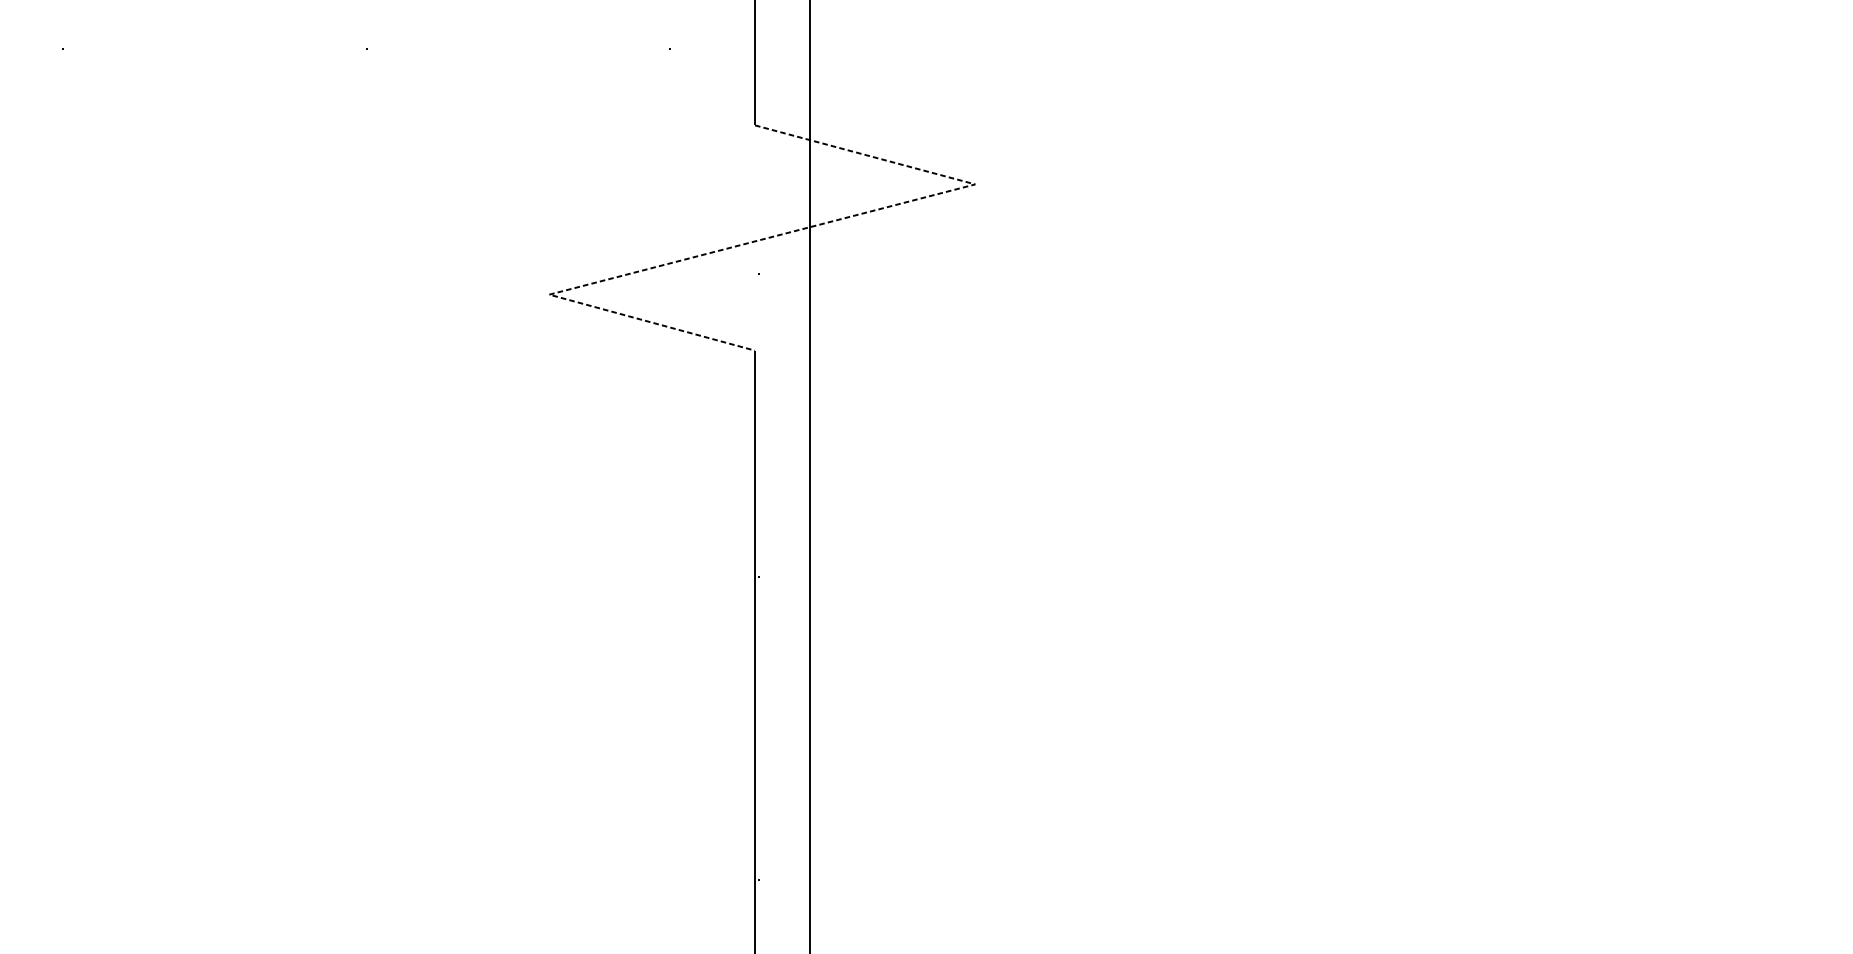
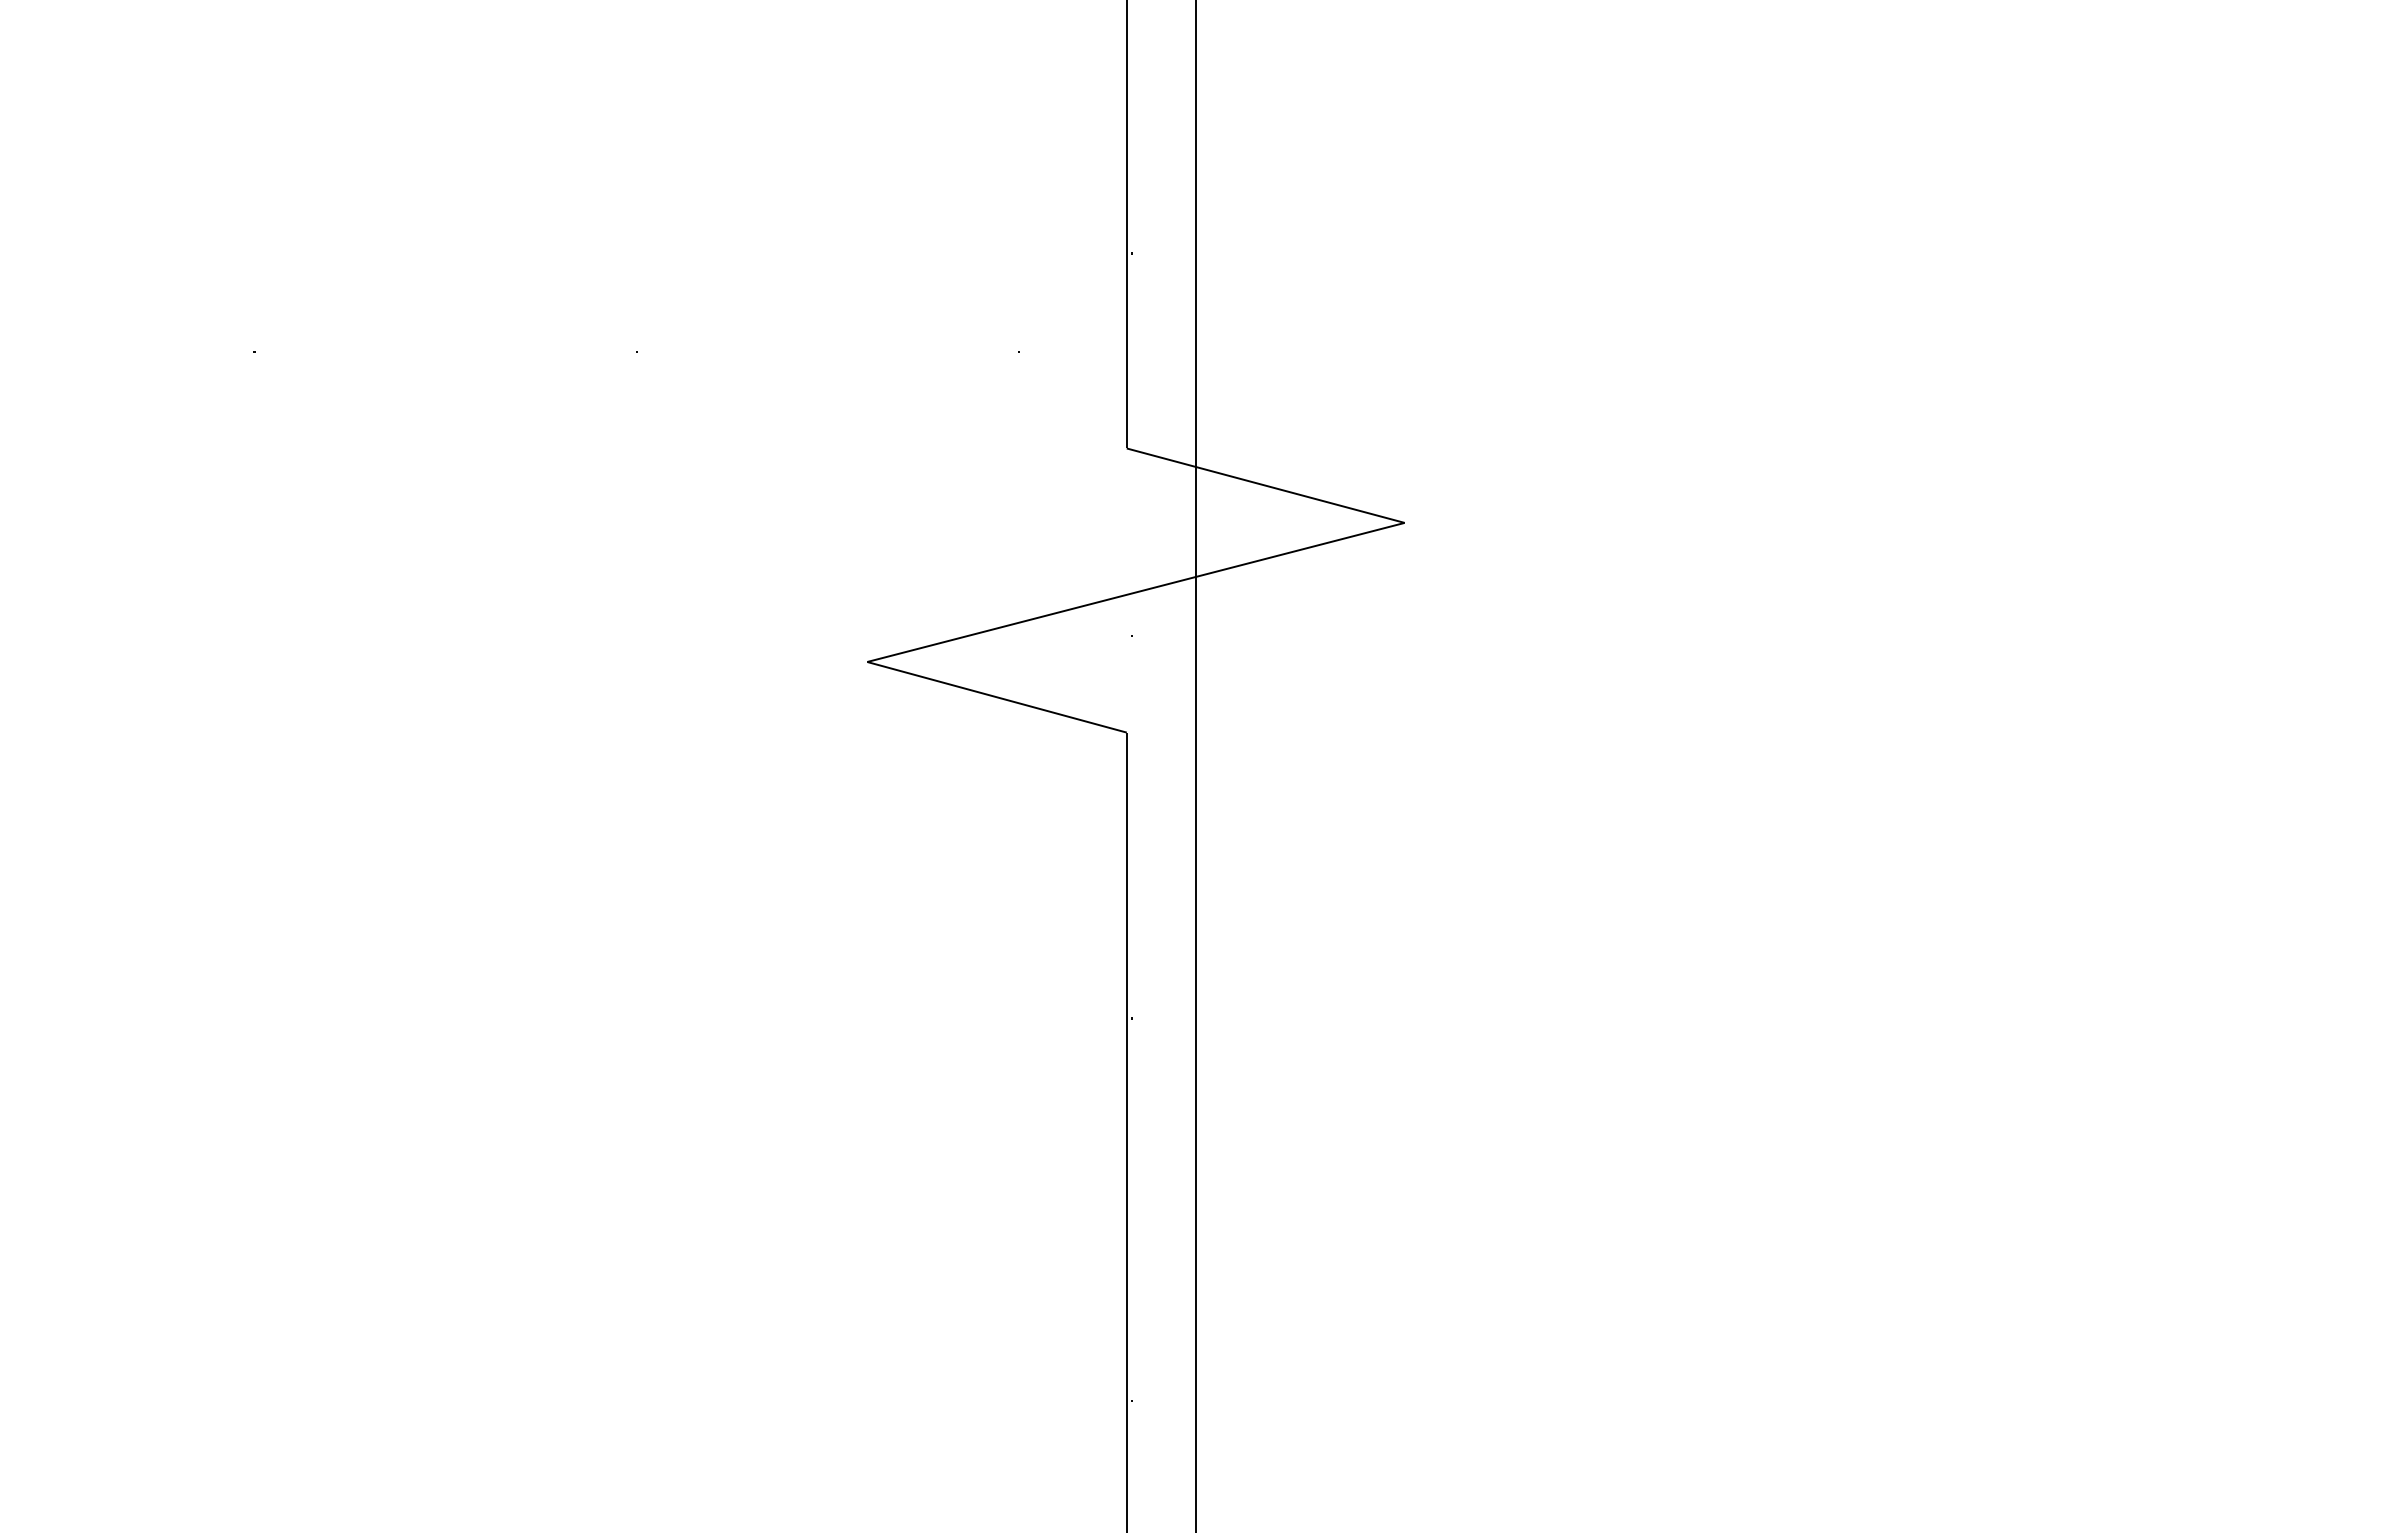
line: (769, 237) -> (1144, 590), dashed -> solid

